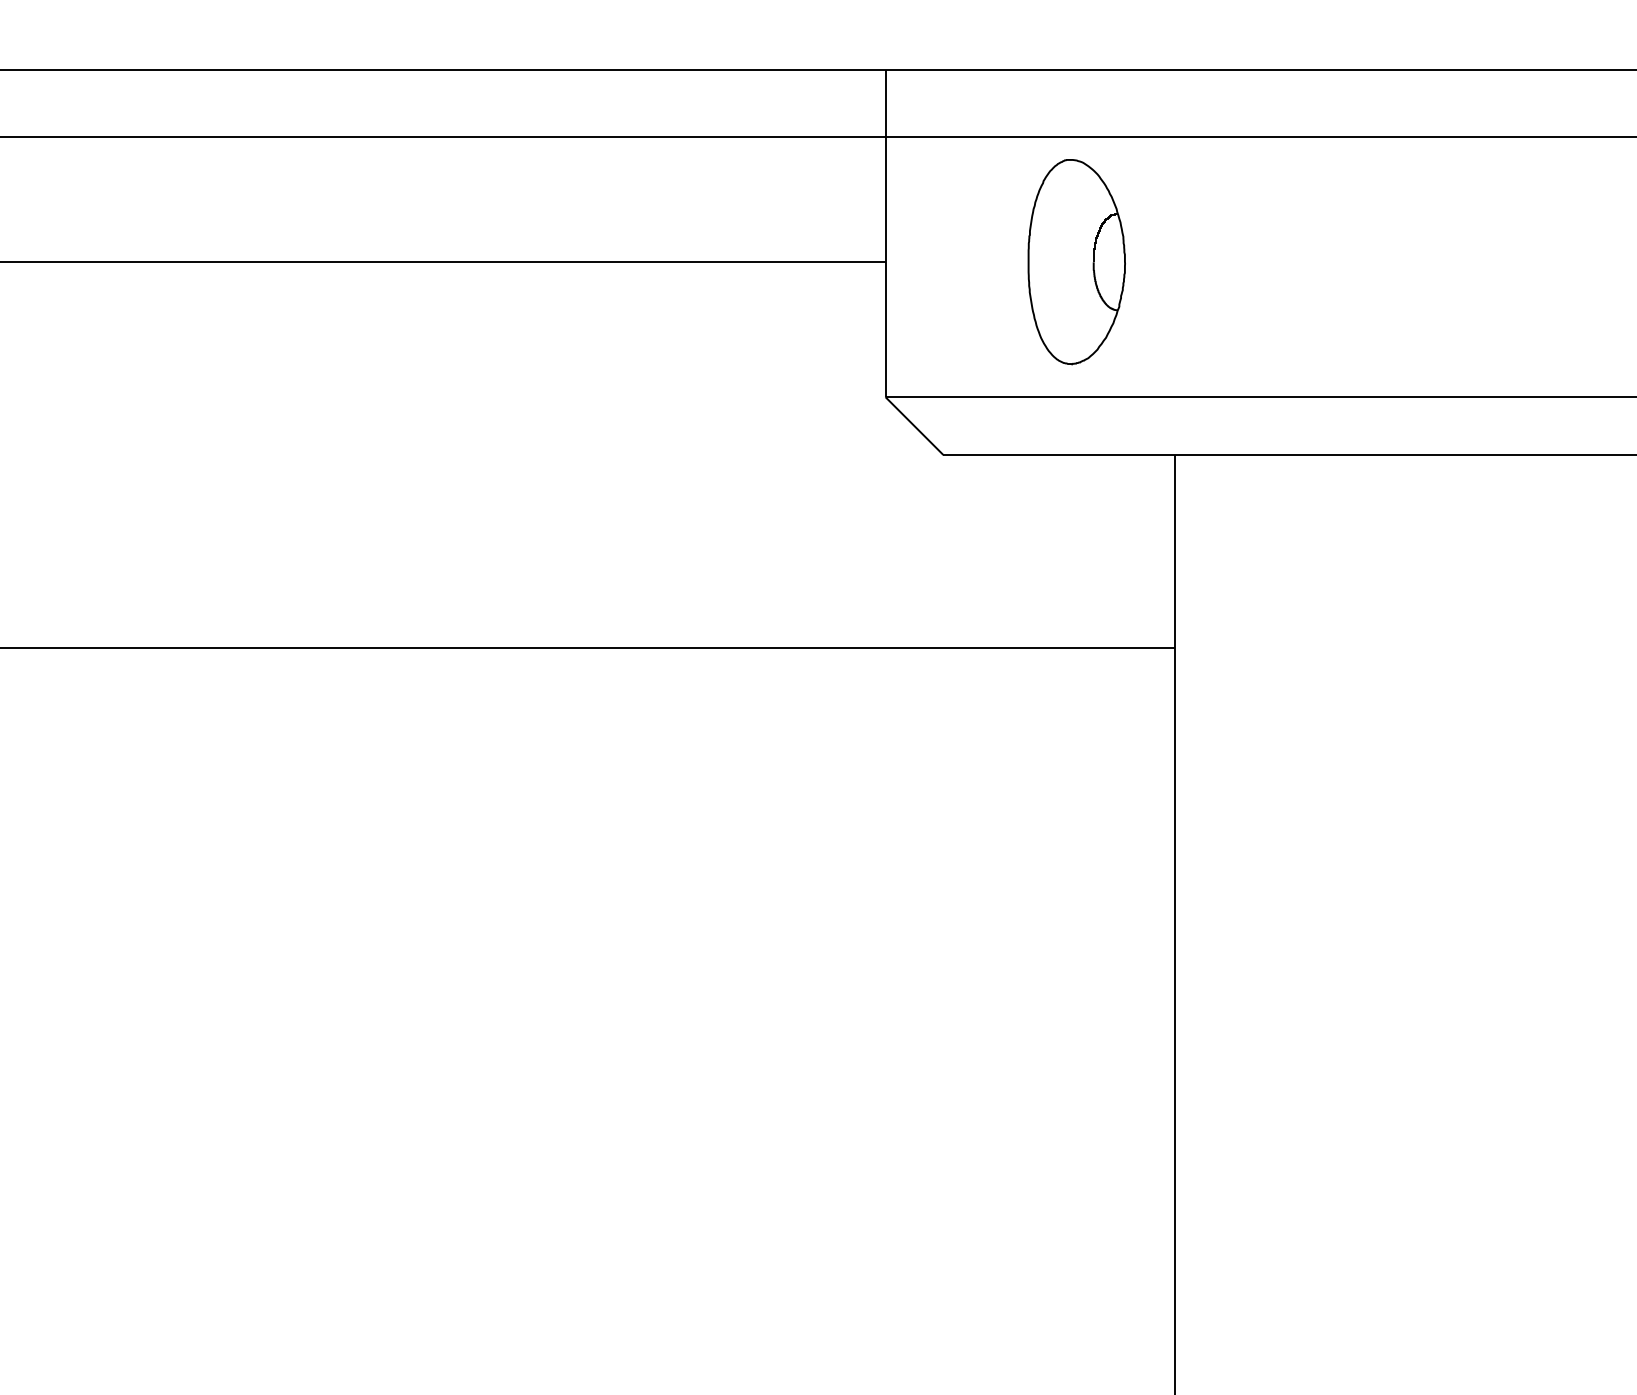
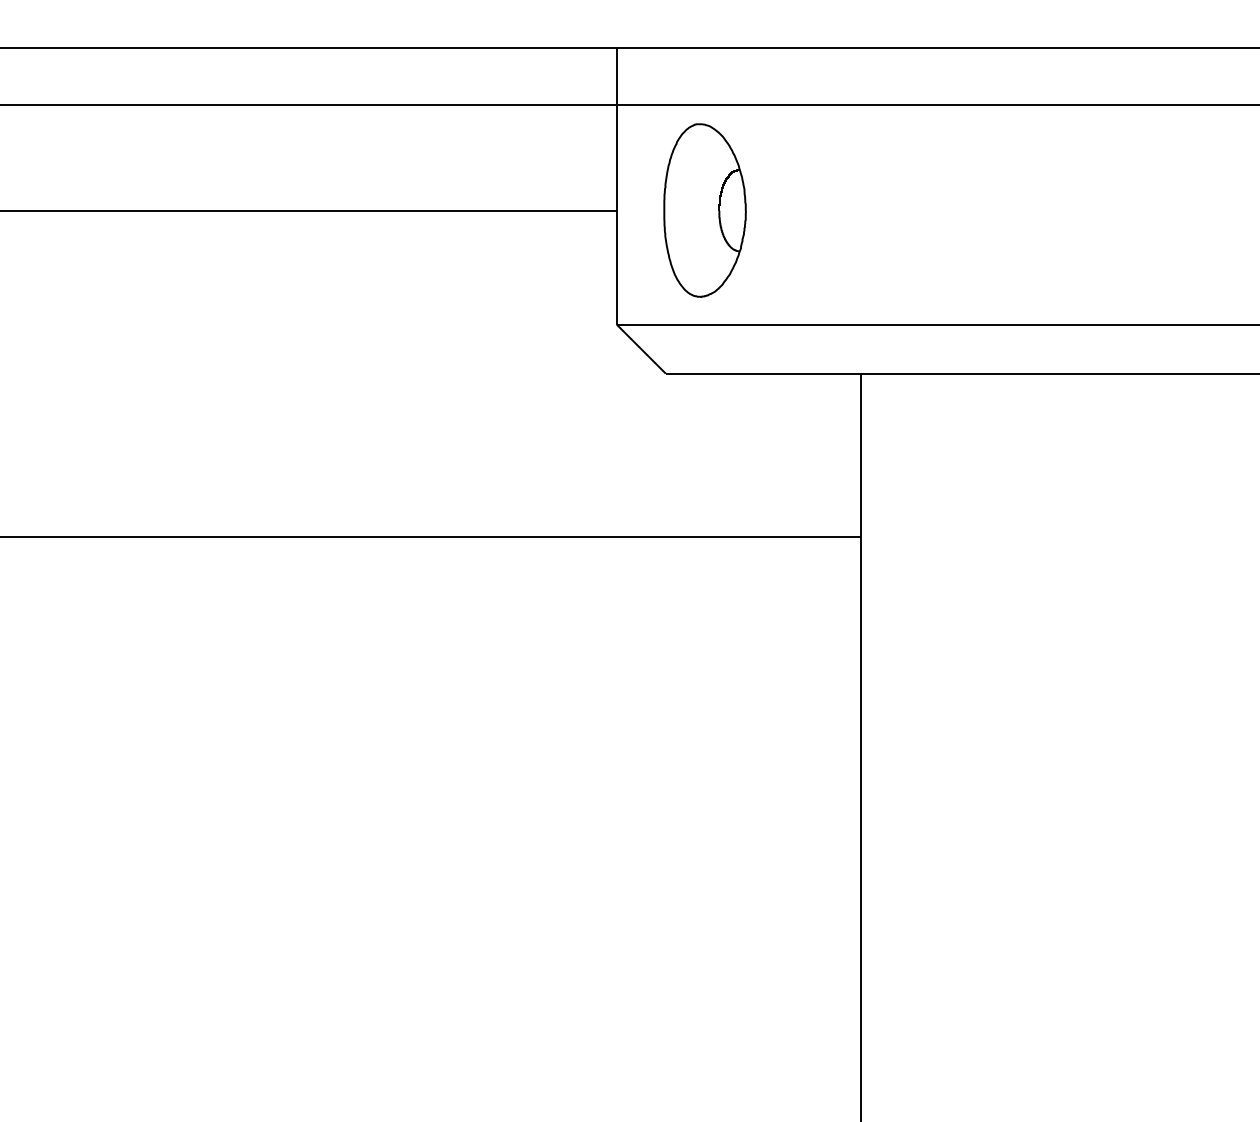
part: (1076, 262) -> (704, 210), moved

